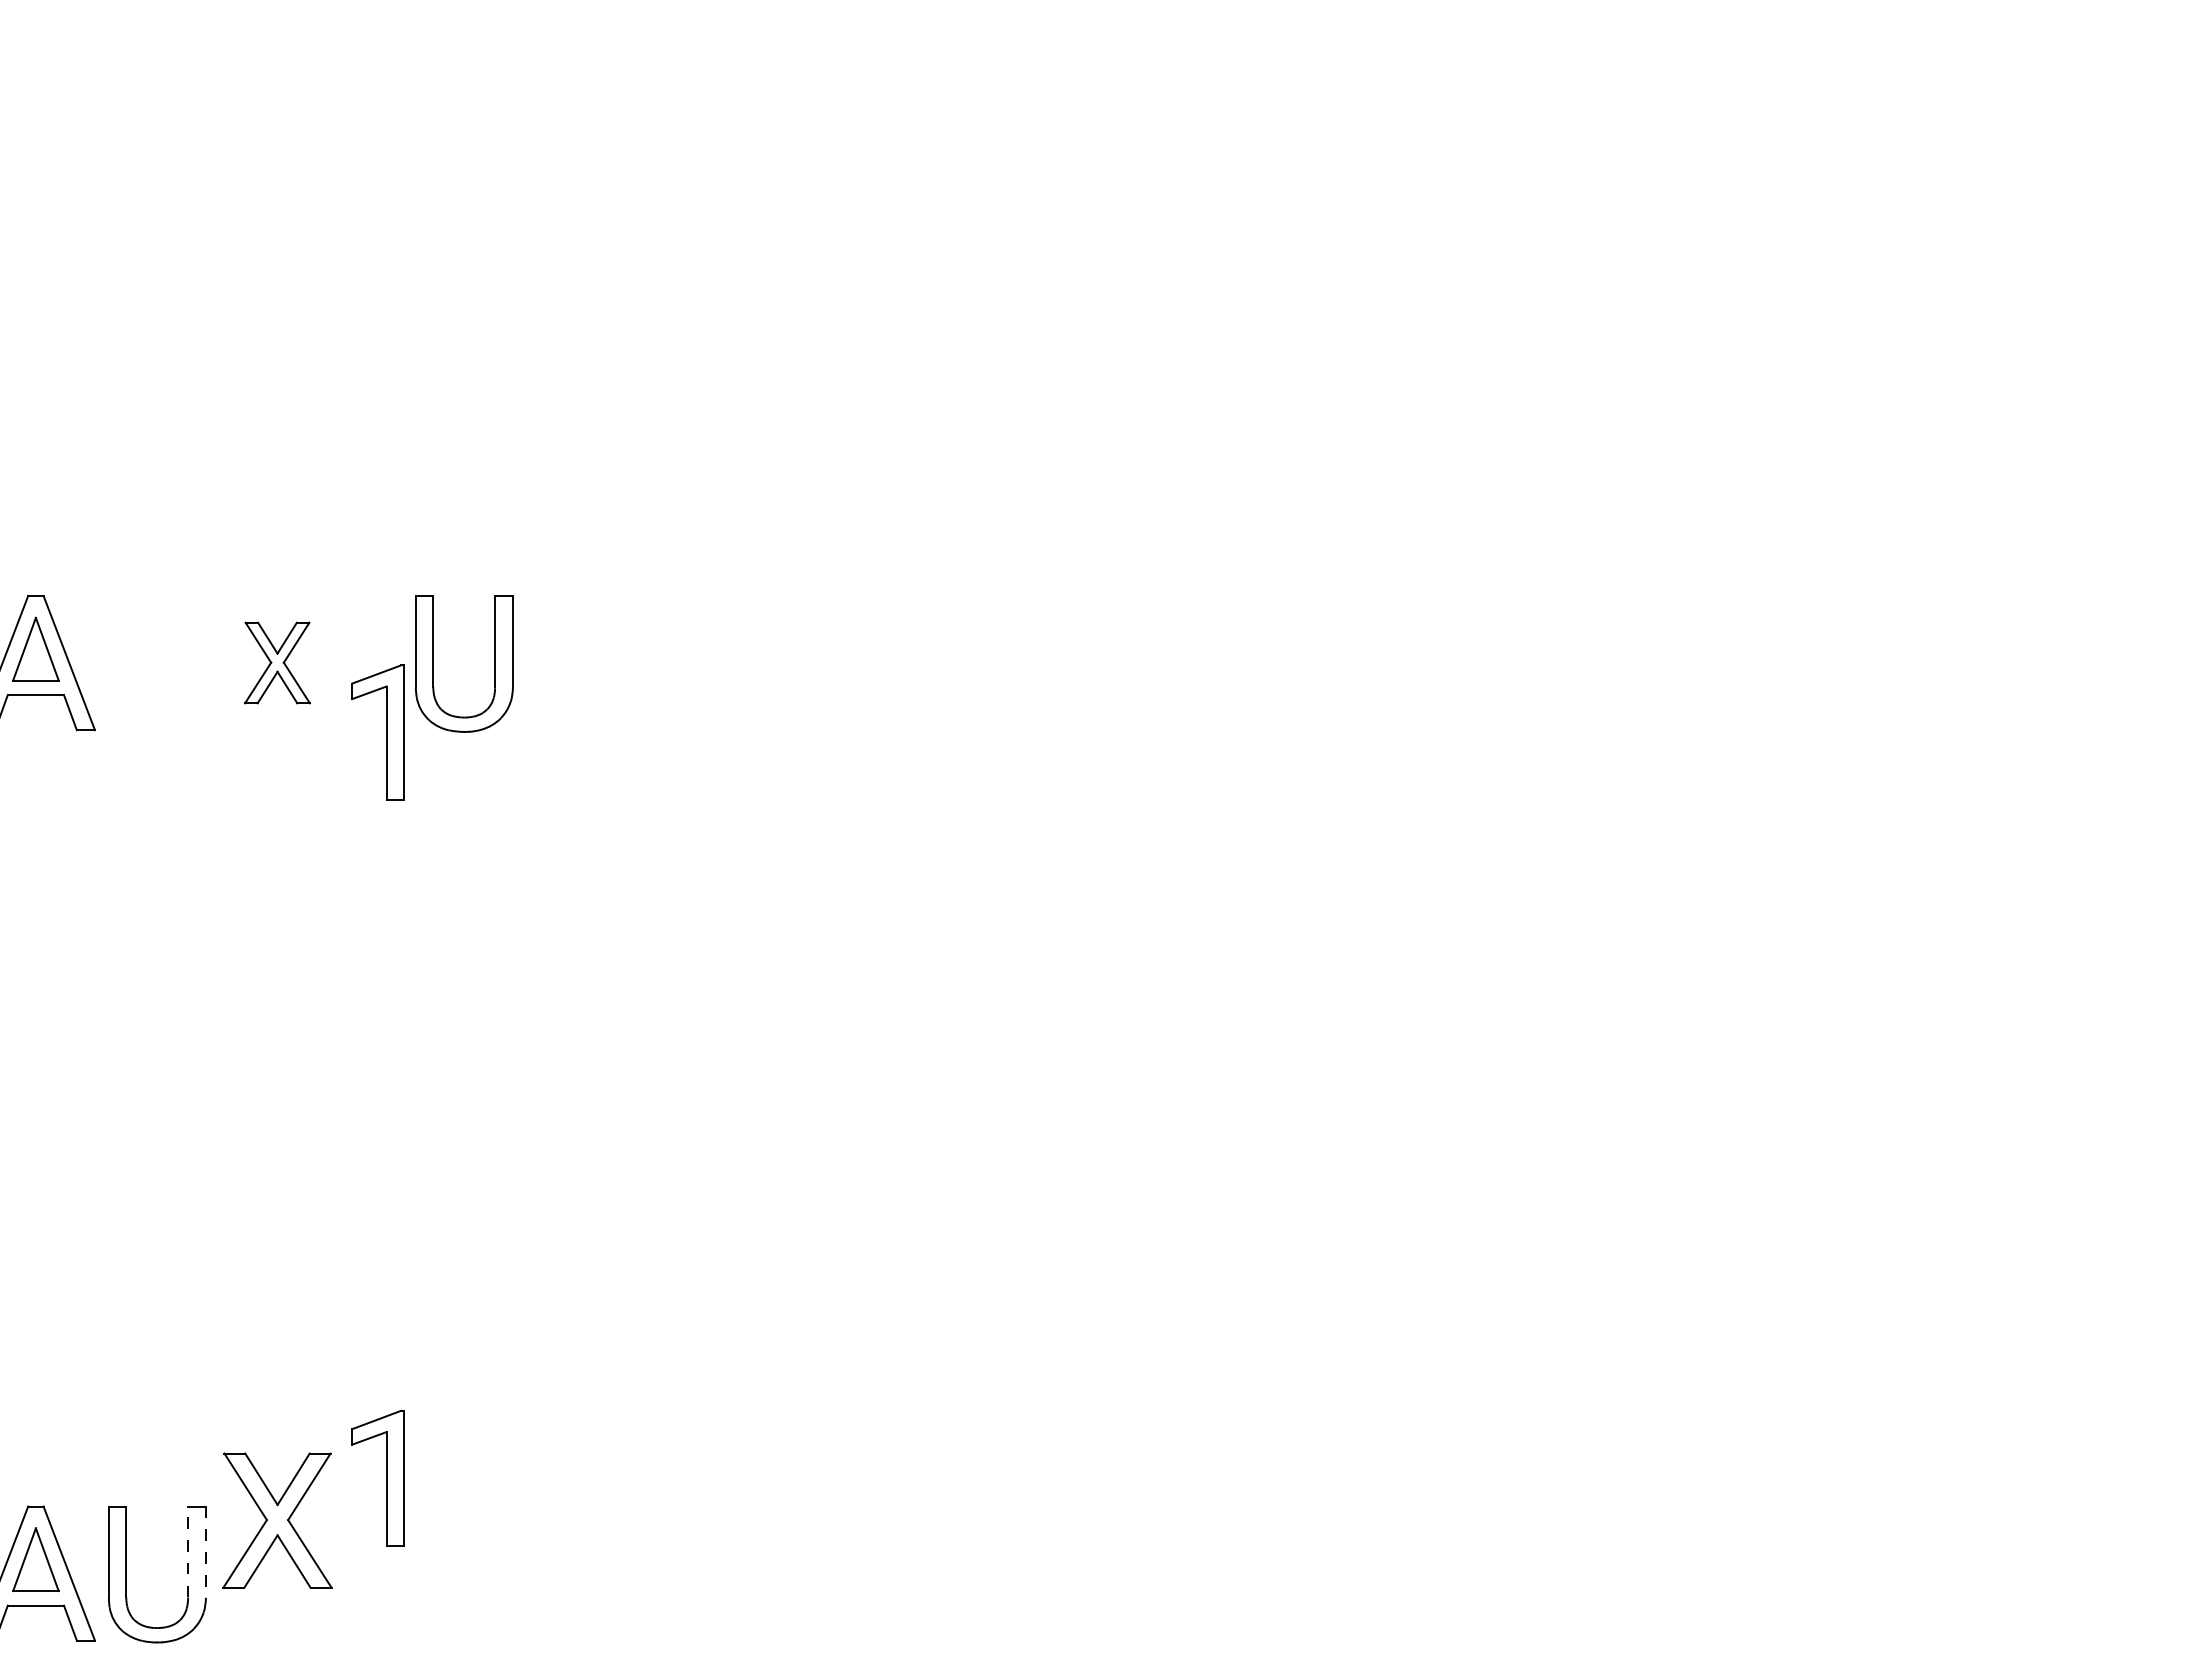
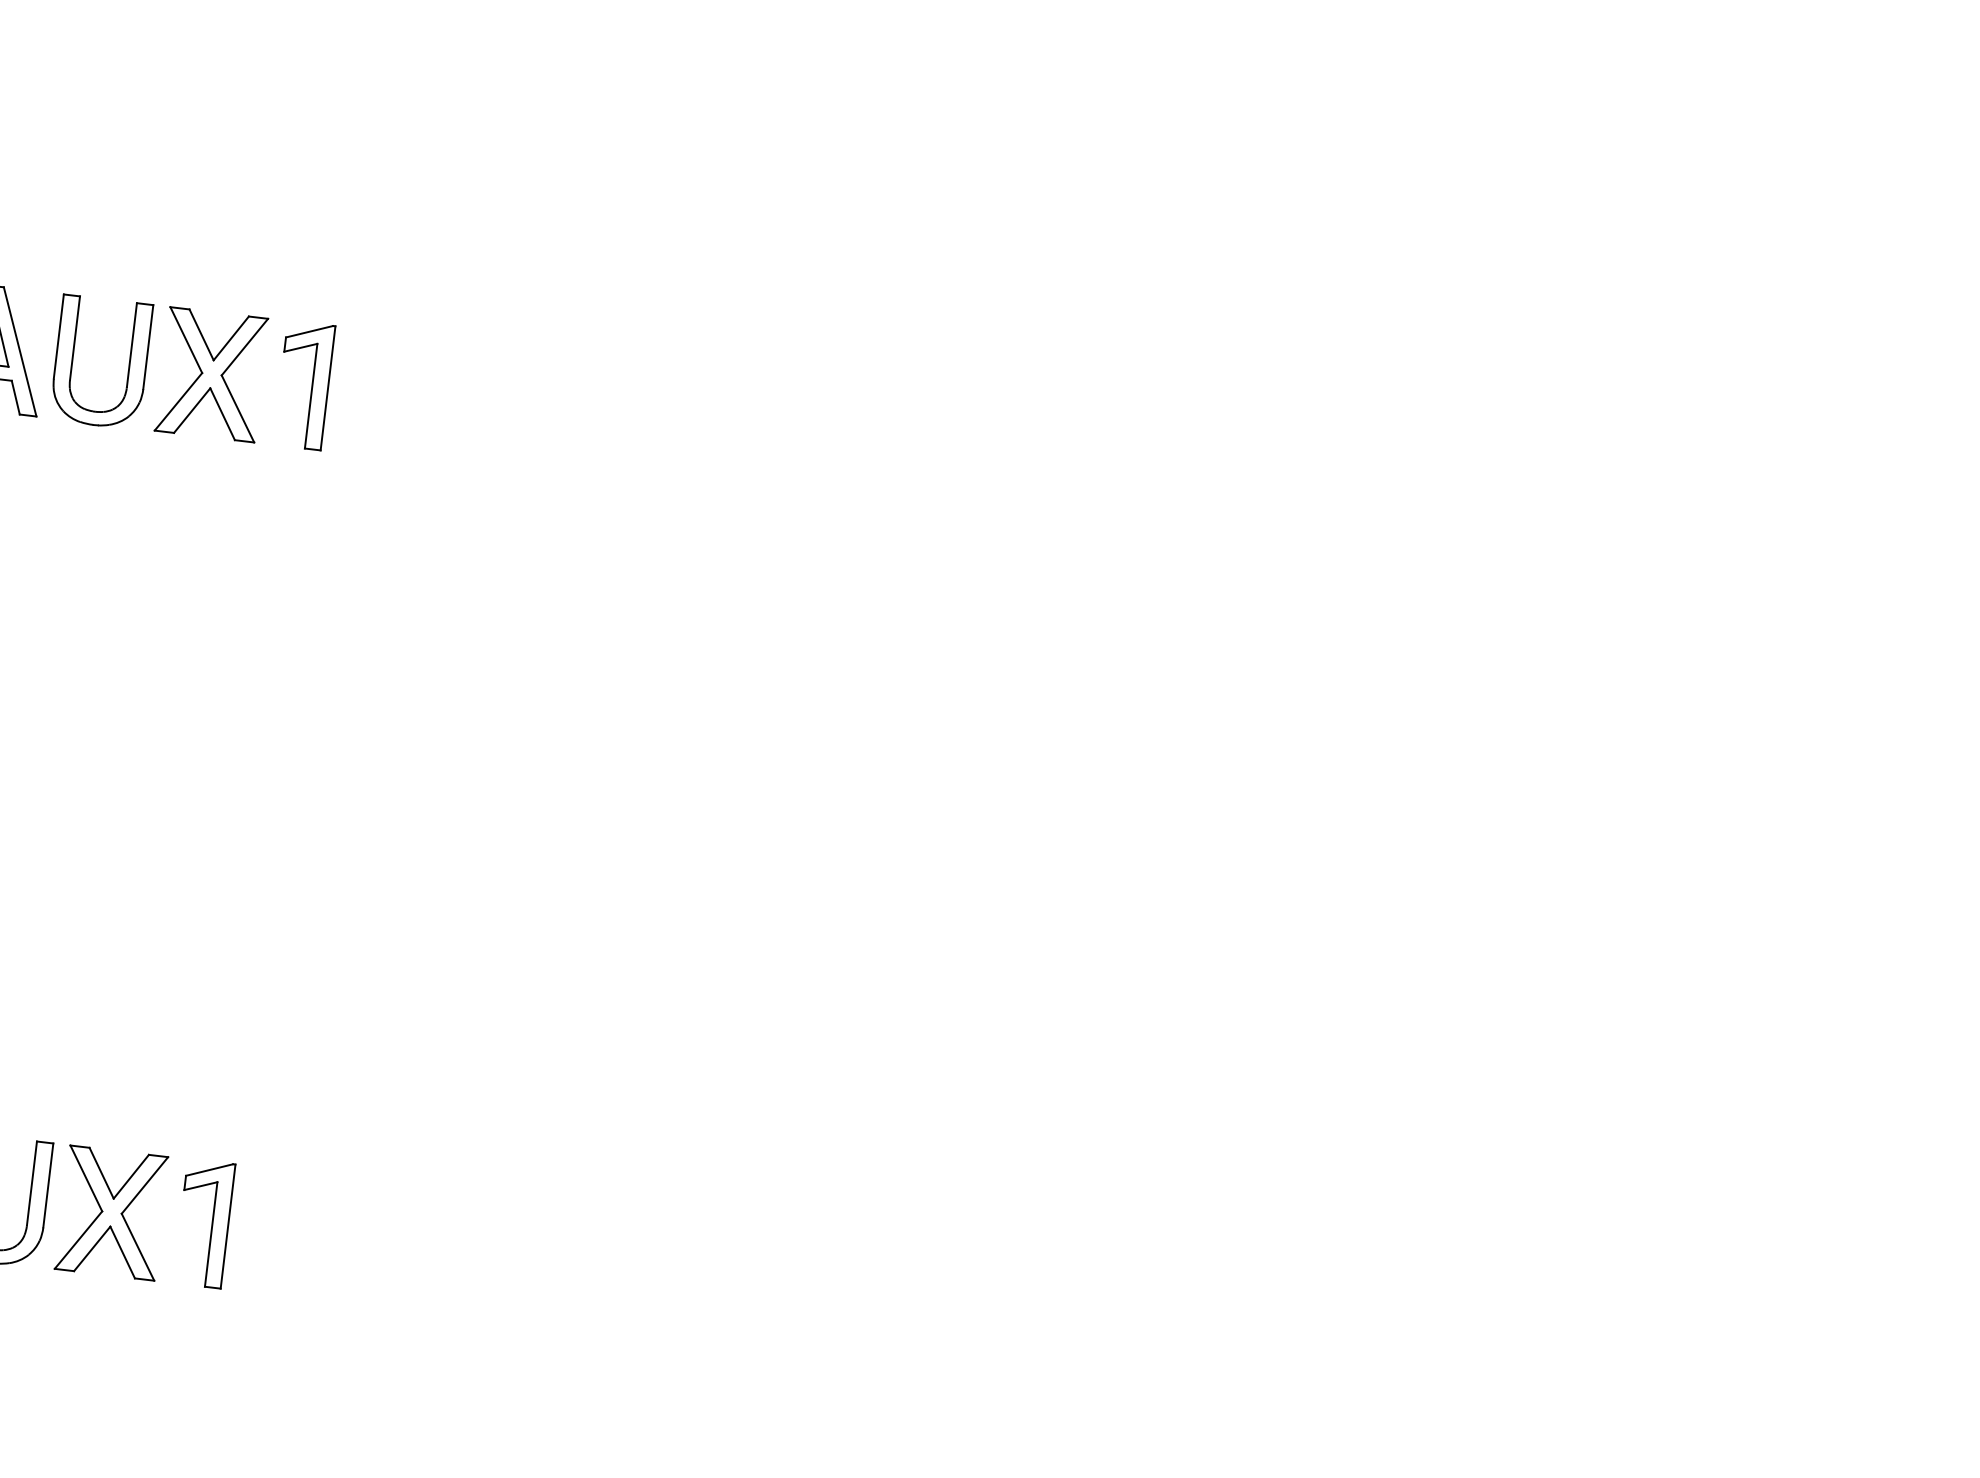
part: (277, 662) -> (211, 374), size x1.67
part: (494, 663) -> (128, 365), moved
part: (386, 732) -> (312, 386), moved
part: (386, 1477) -> (212, 1224), moved
part: (277, 1520) -> (111, 1212), moved
line: (188, 1551) -> (32, 1182), dashed -> solid
line: (205, 1552) -> (47, 1185), dashed -> solid

